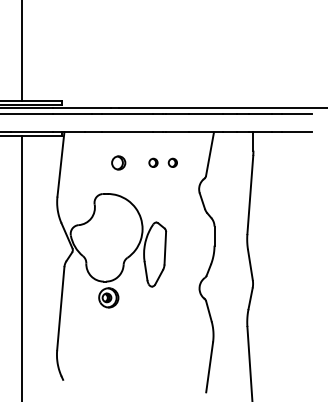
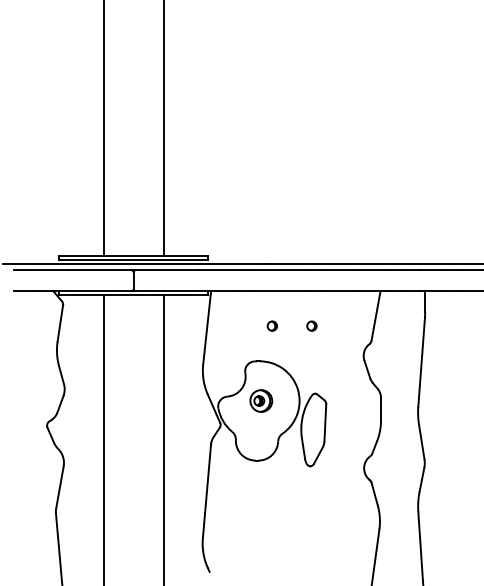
part: (117, 162) -> (271, 325), size x0.62
part: (172, 162) -> (333, 325), removed
part: (108, 297) -> (261, 400), moved

